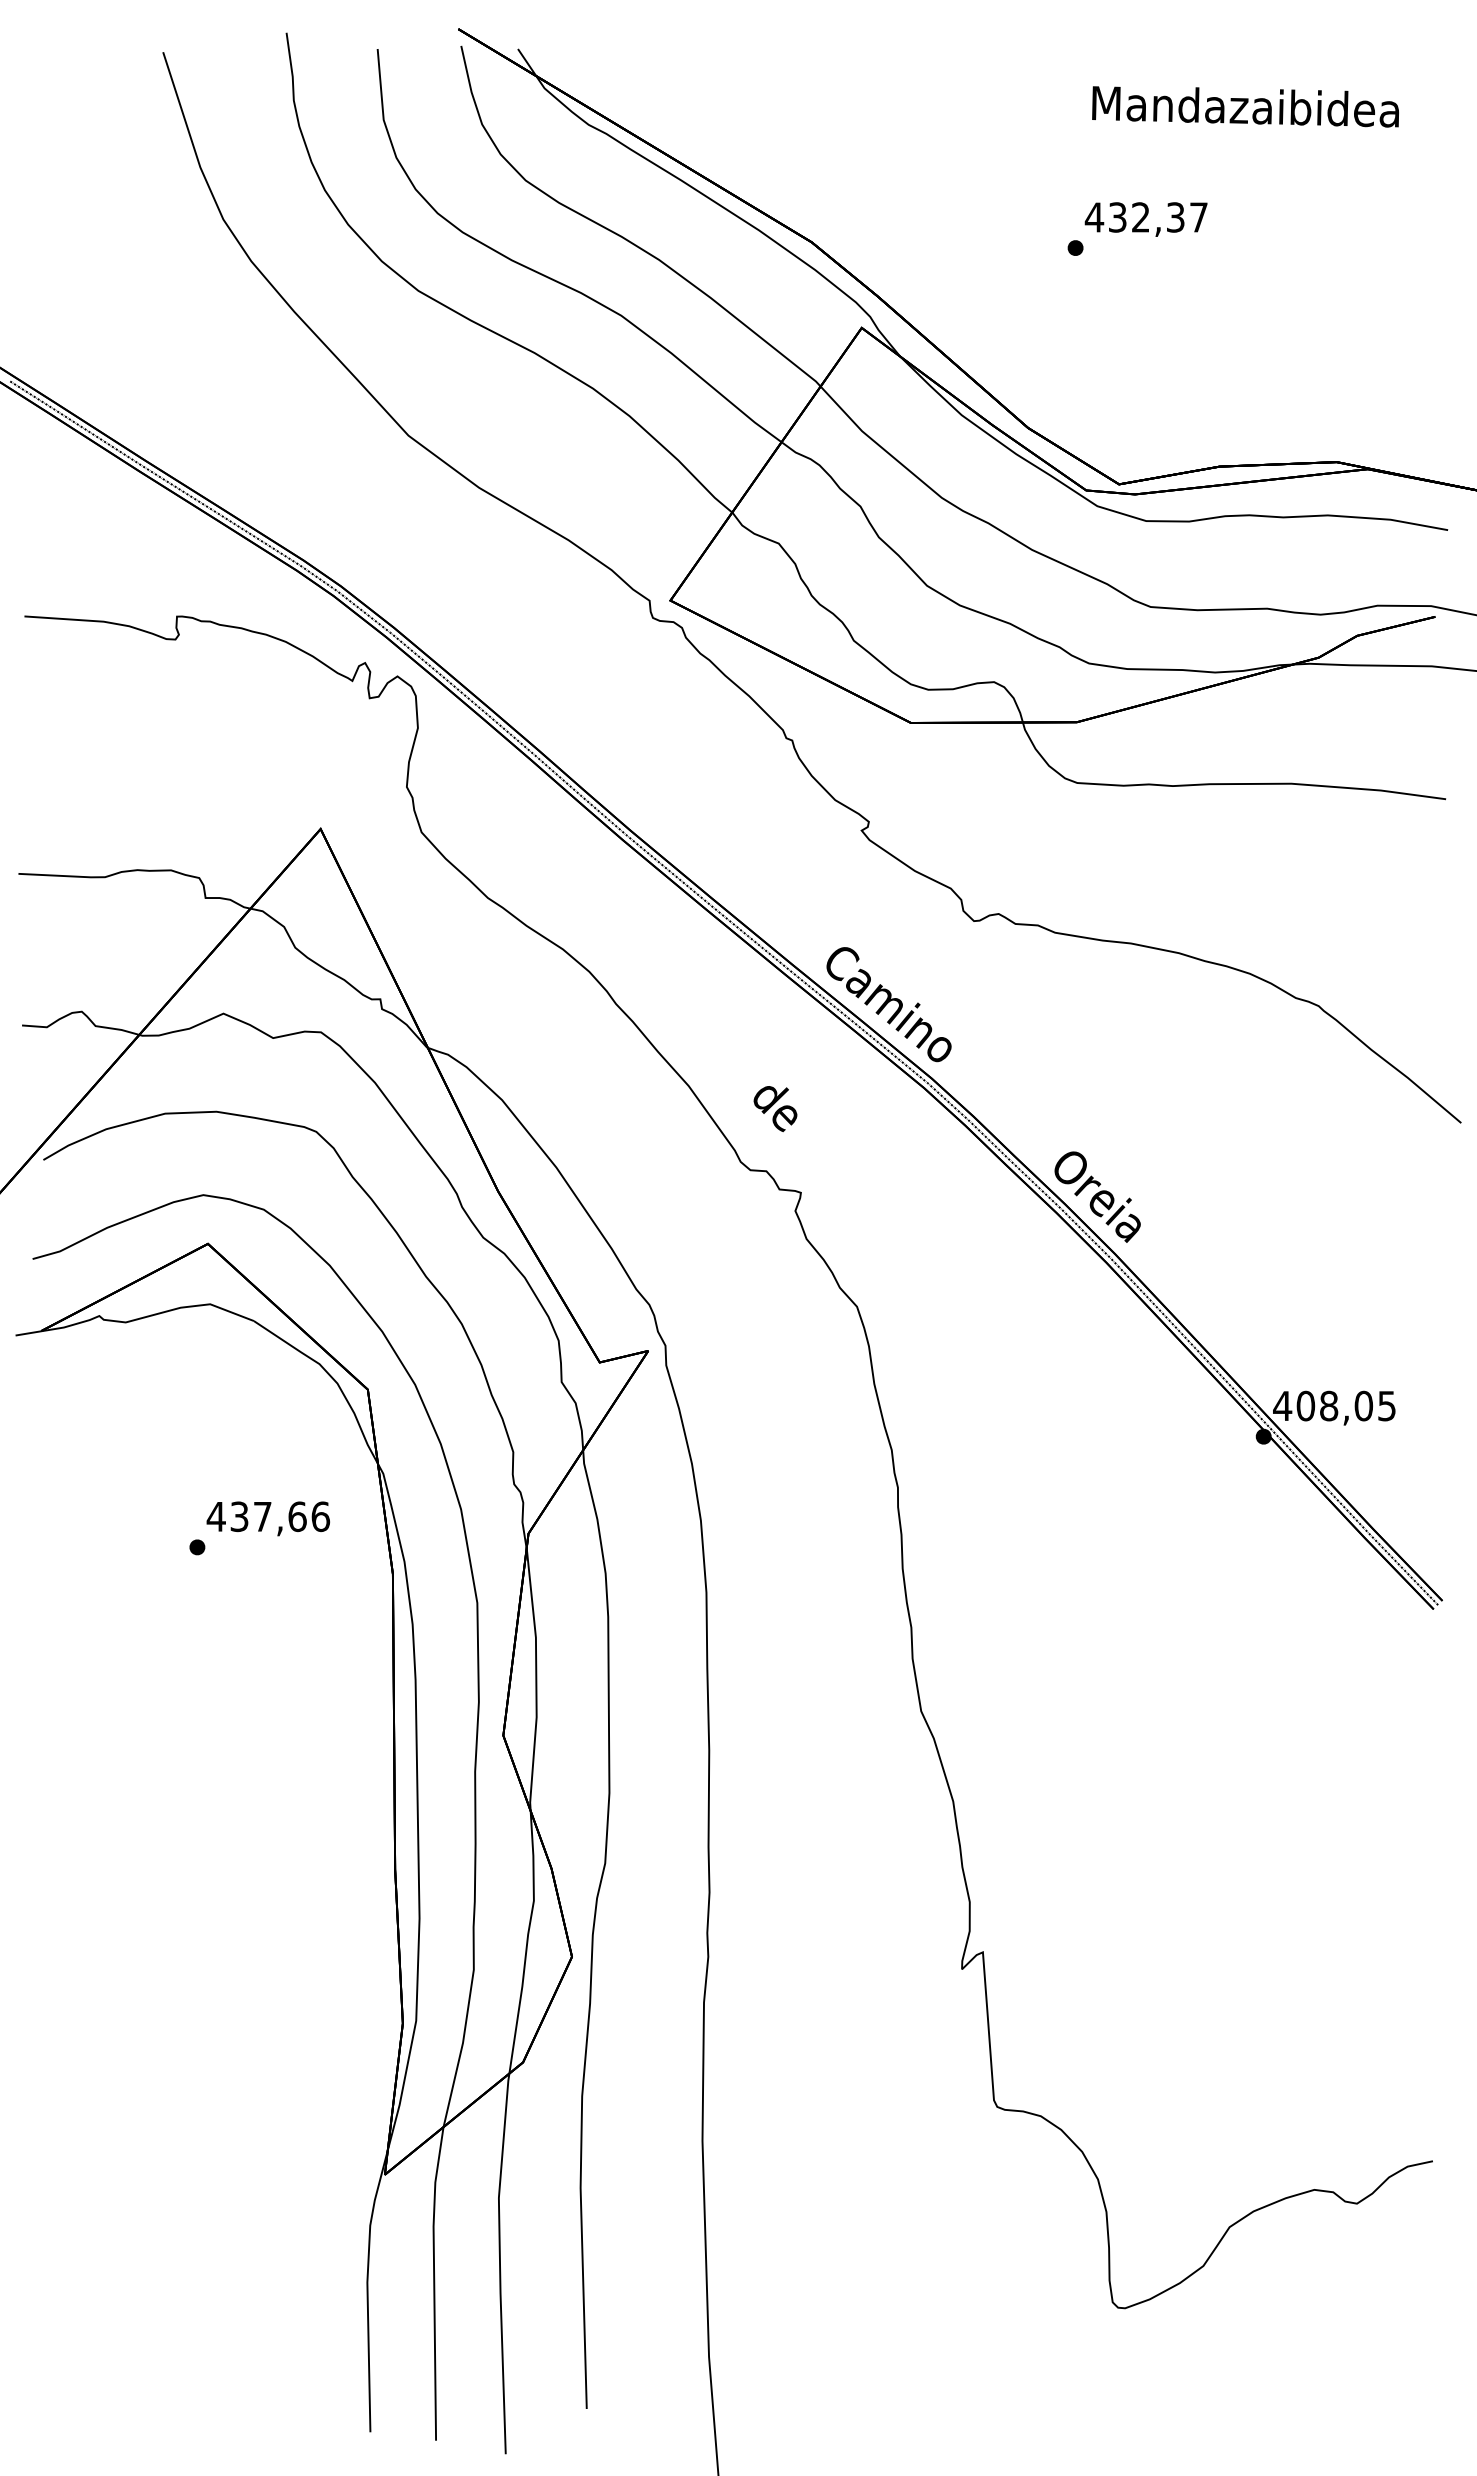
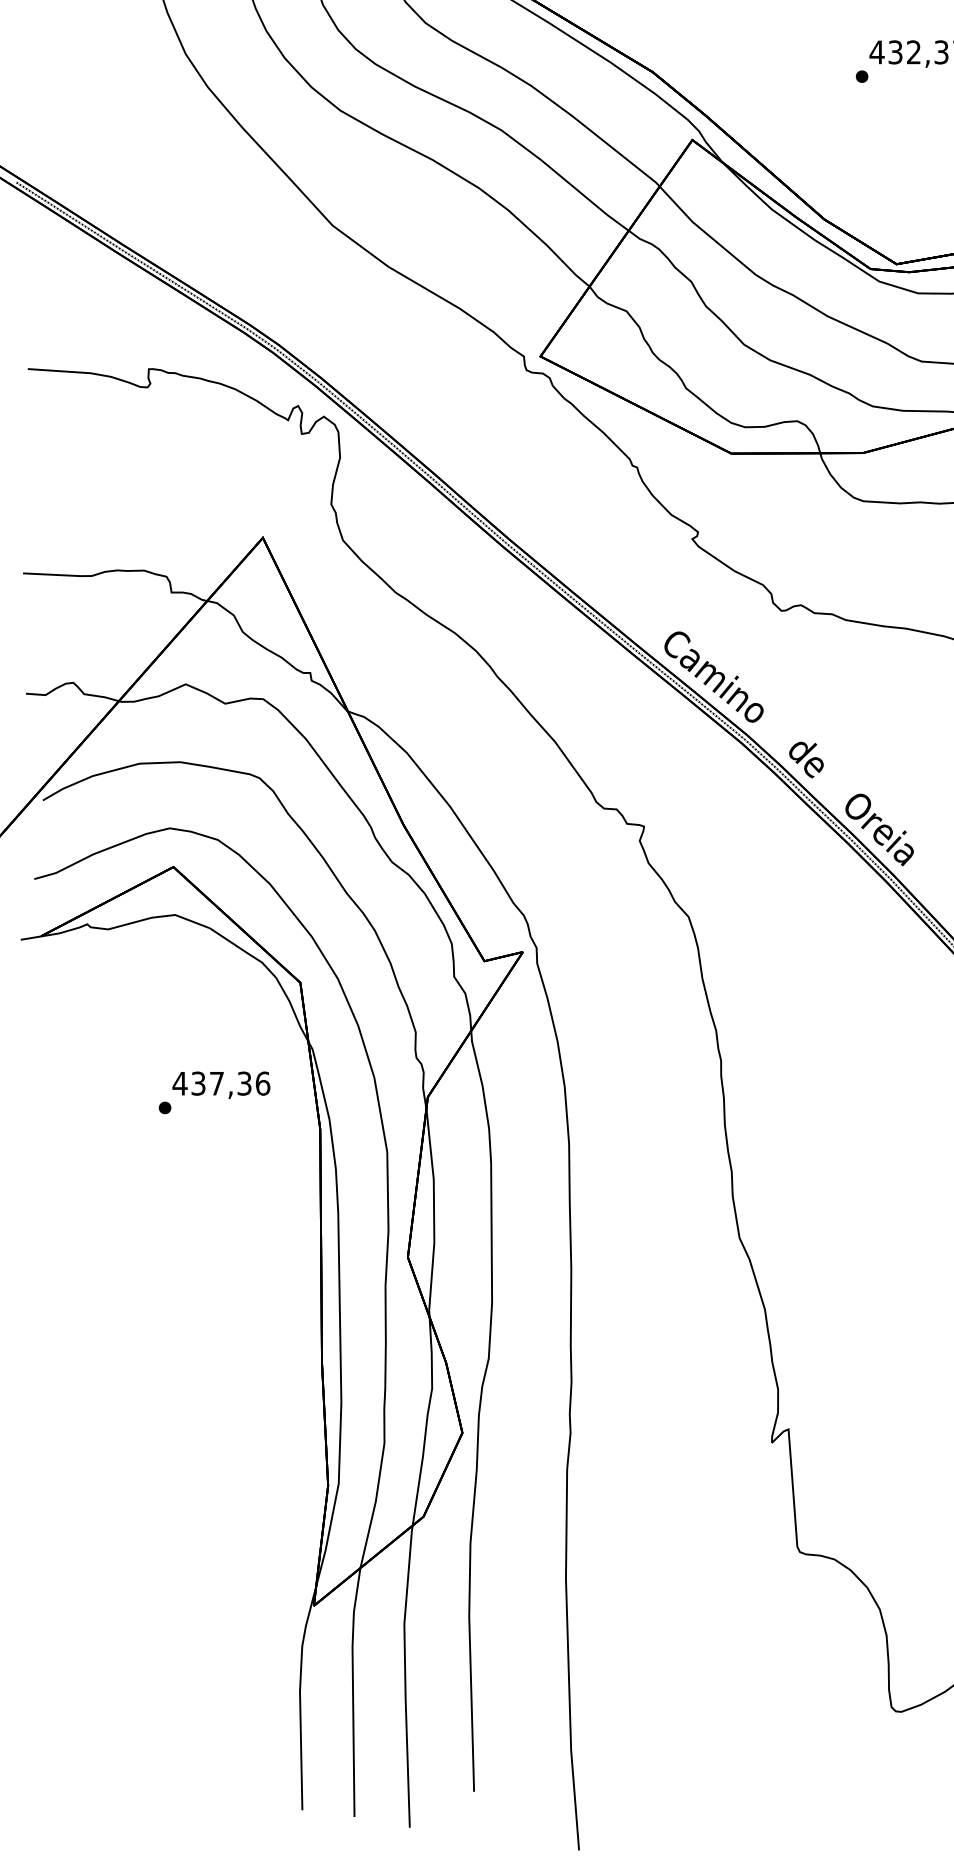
text: (775, 1109) -> (806, 760), moved
text: (297, 1516) -> (244, 1083), 437,66 -> 437,36

